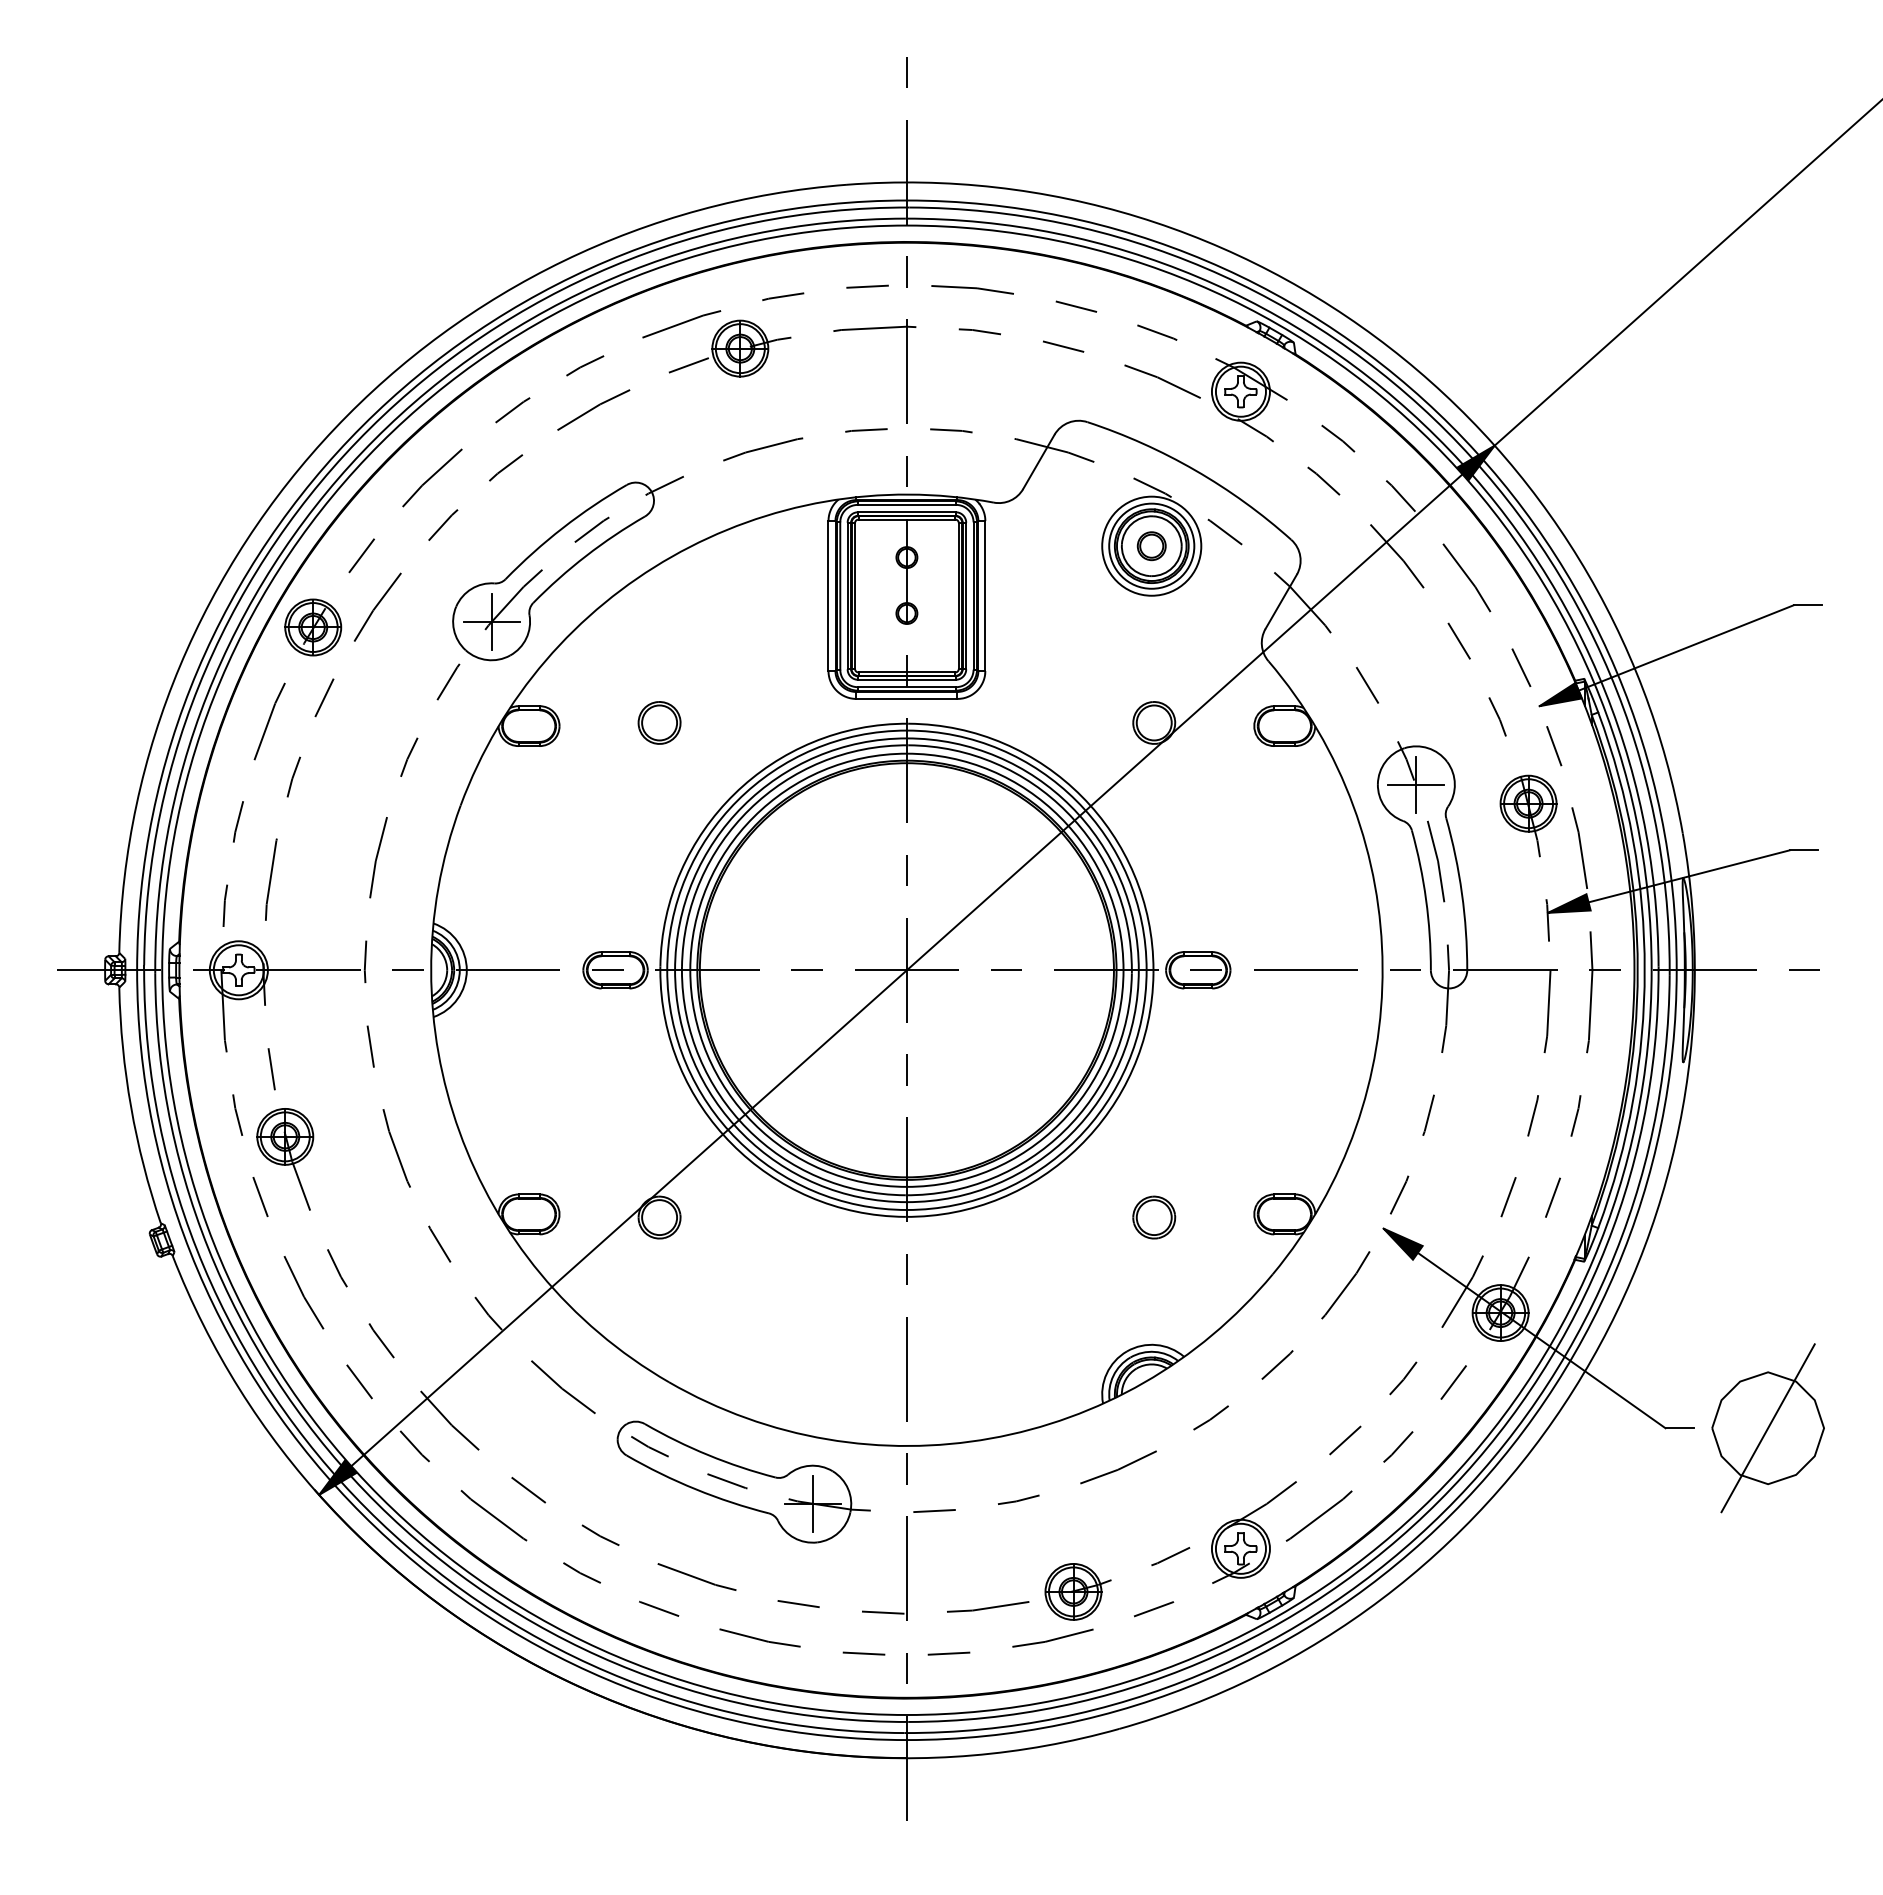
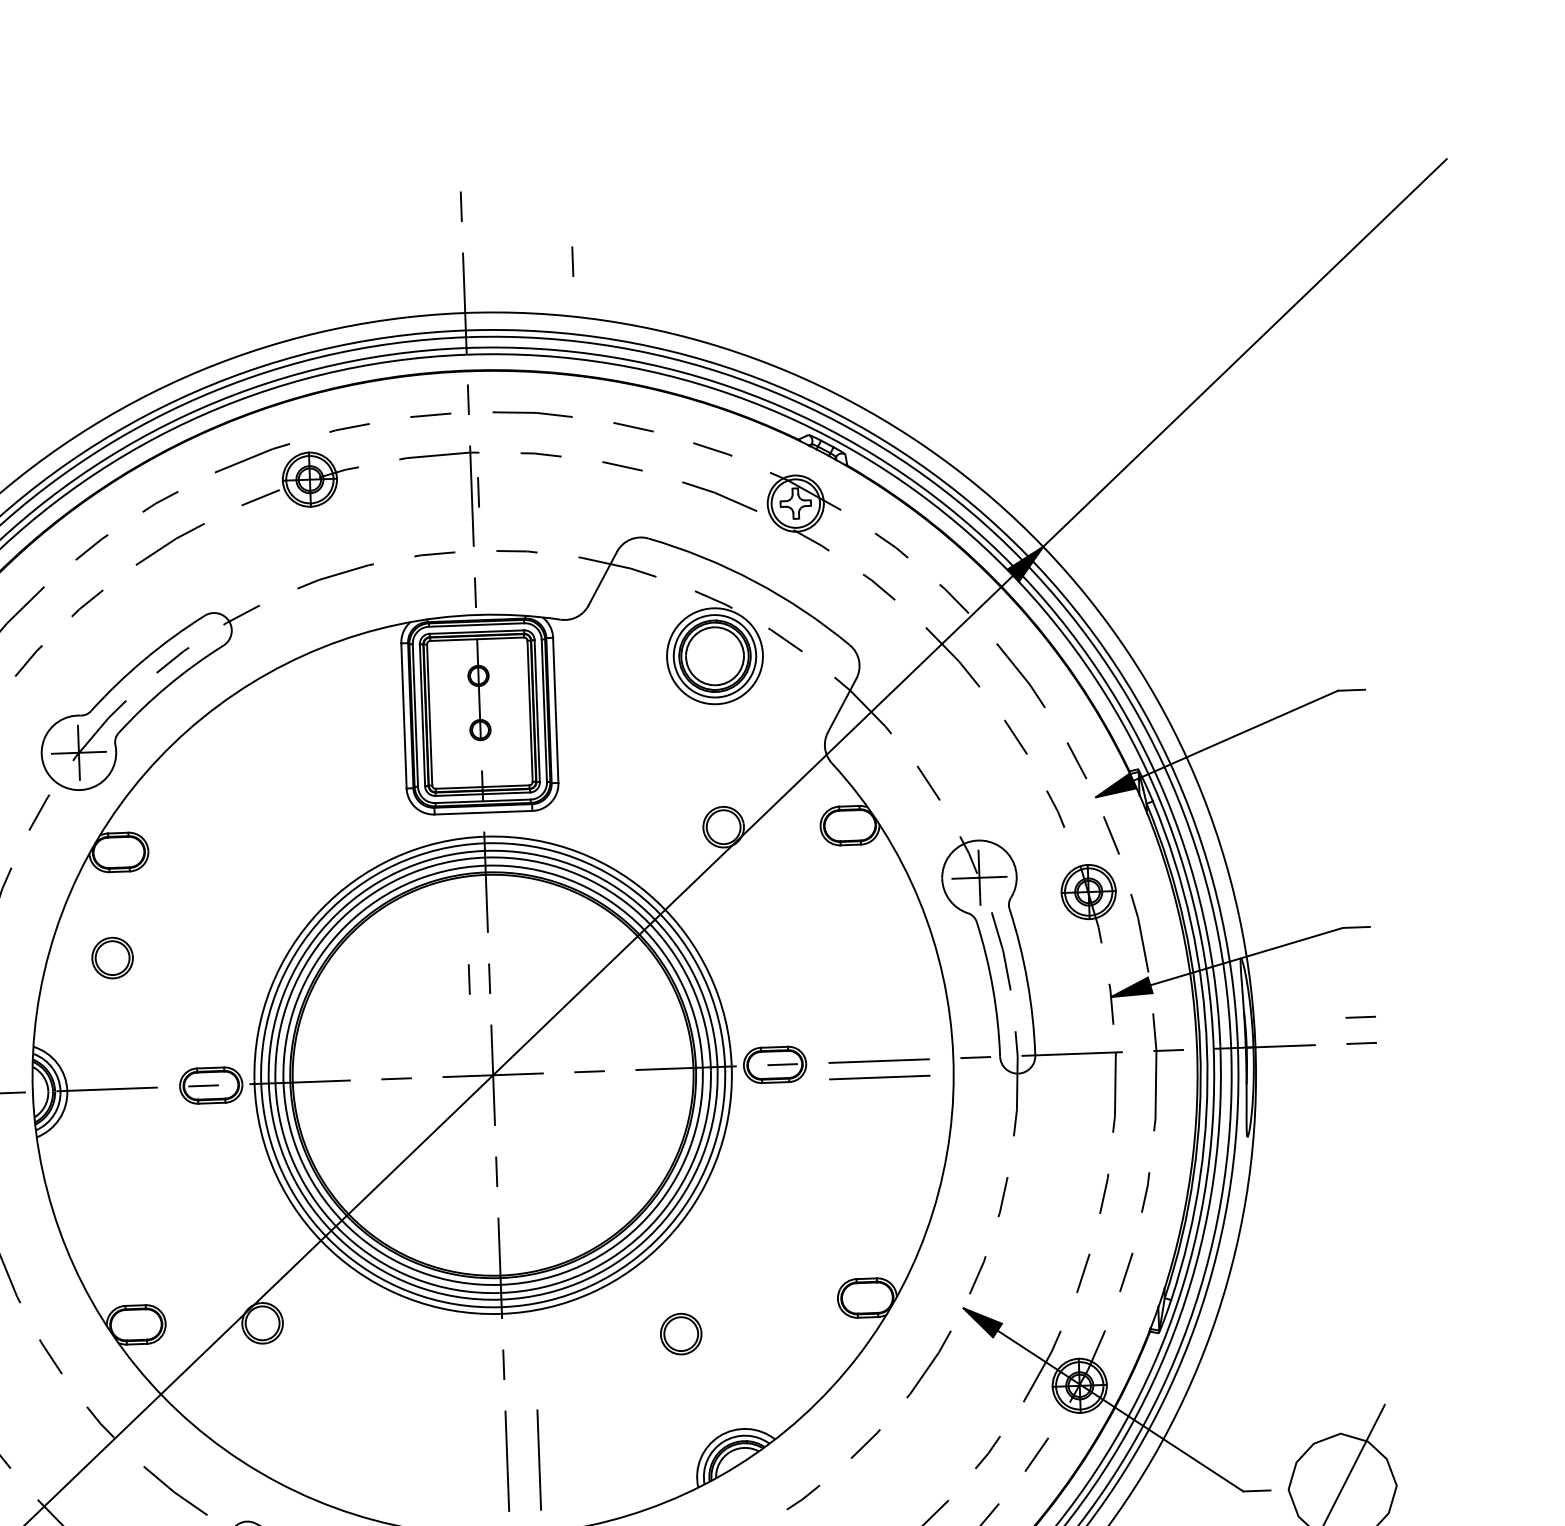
line: (1019, 133) -> (572, 261), added
line: (913, 367) -> (478, 491), added
part: (1151, 546) -> (714, 656), removed
part: (659, 722) -> (112, 957), moved
line: (885, 870) -> (468, 979), added
line: (1804, 942) -> (1360, 1016), added
line: (1305, 986) -> (879, 1076), added
part: (1154, 1217) -> (681, 1334), moved
line: (939, 1369) -> (538, 1460), added

